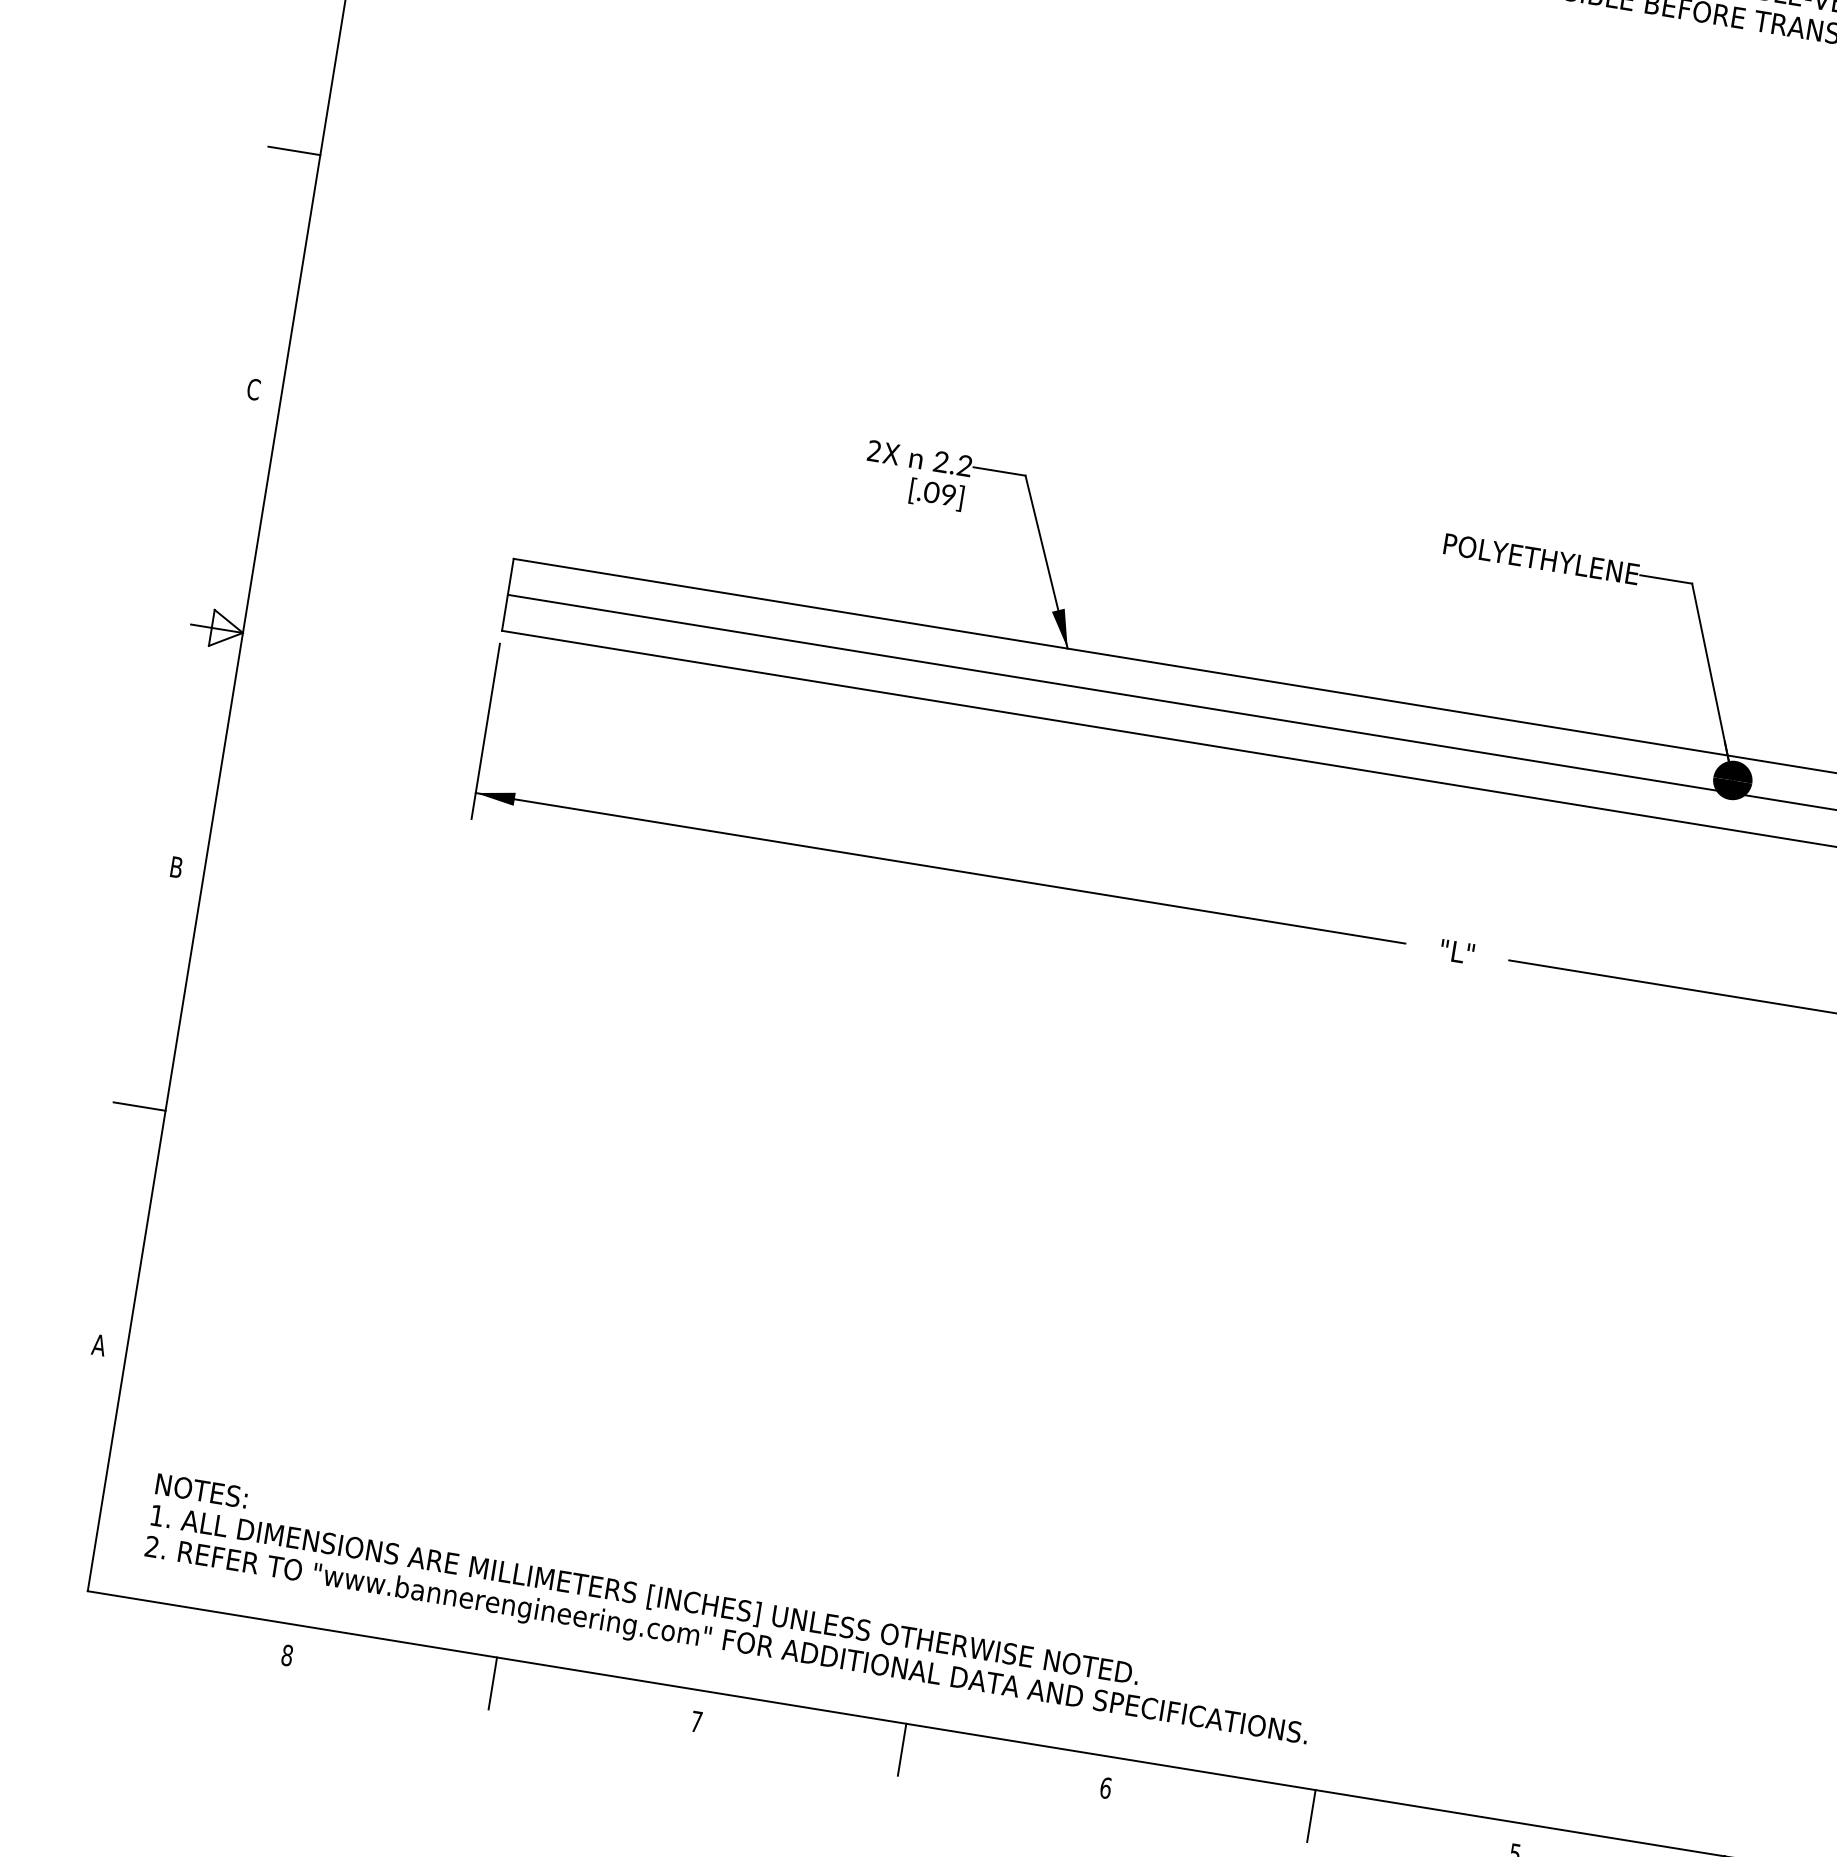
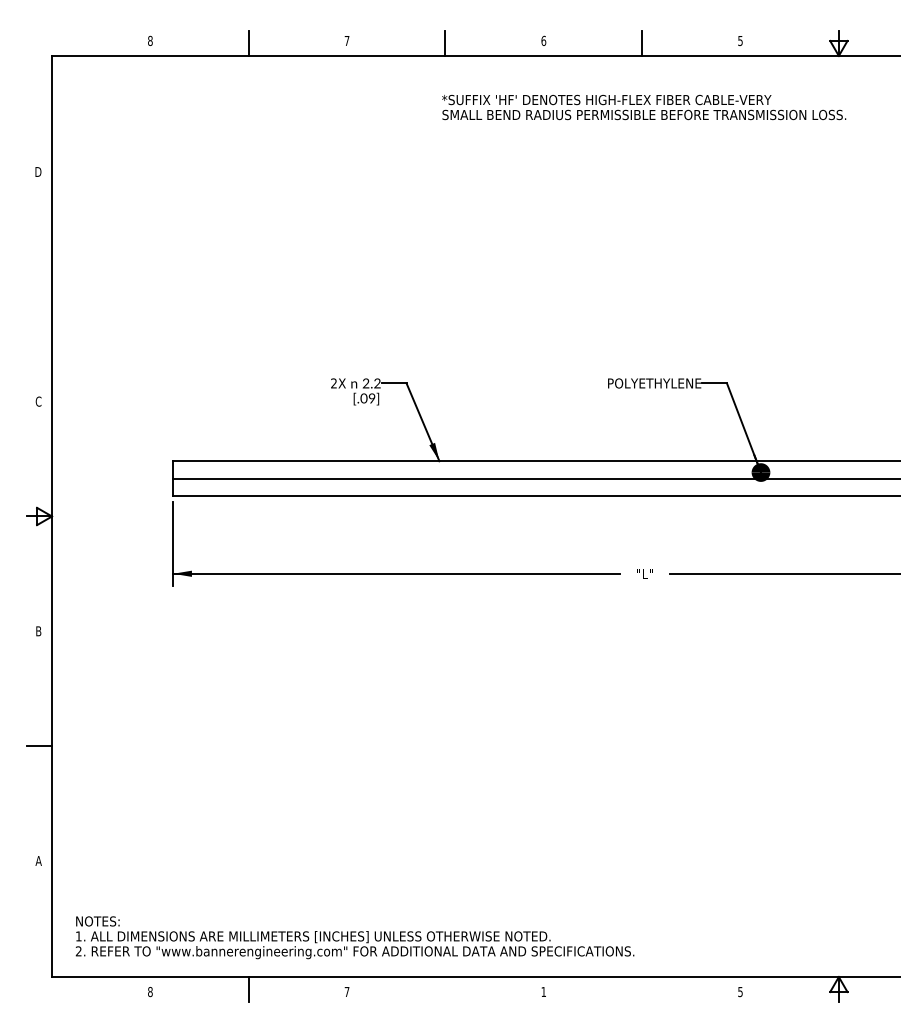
line: (294, 150) -> (39, 286), removed
line: (902, 1749) -> (445, 989), removed
text: (1105, 1786) -> (543, 991), 6 -> 1
line: (1312, 1816) -> (642, 989), removed

